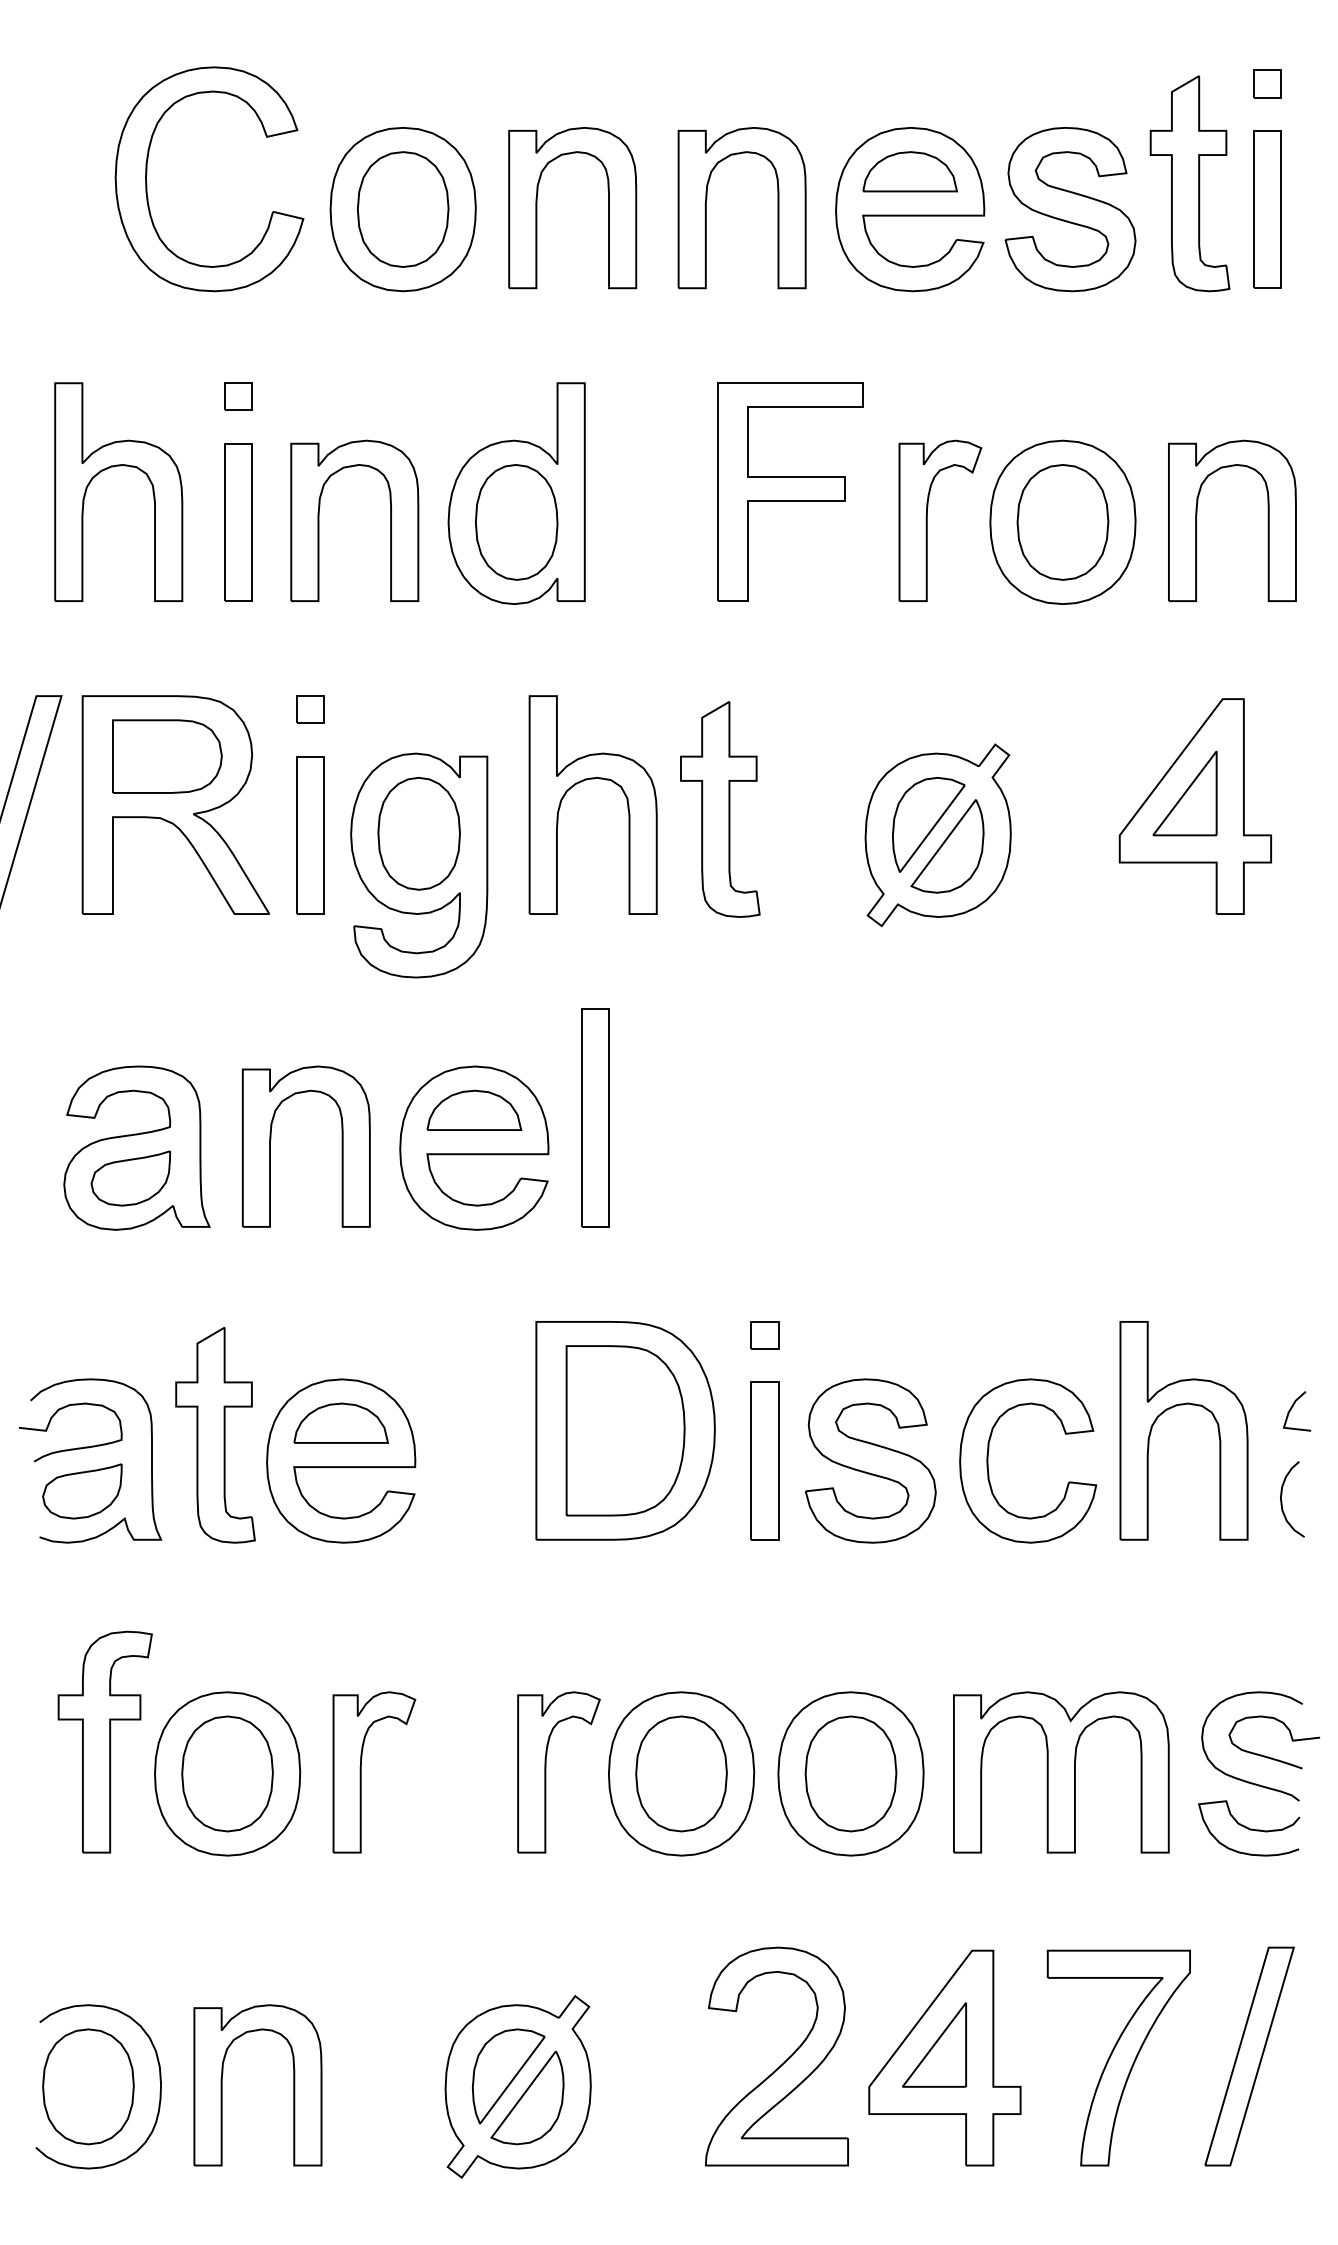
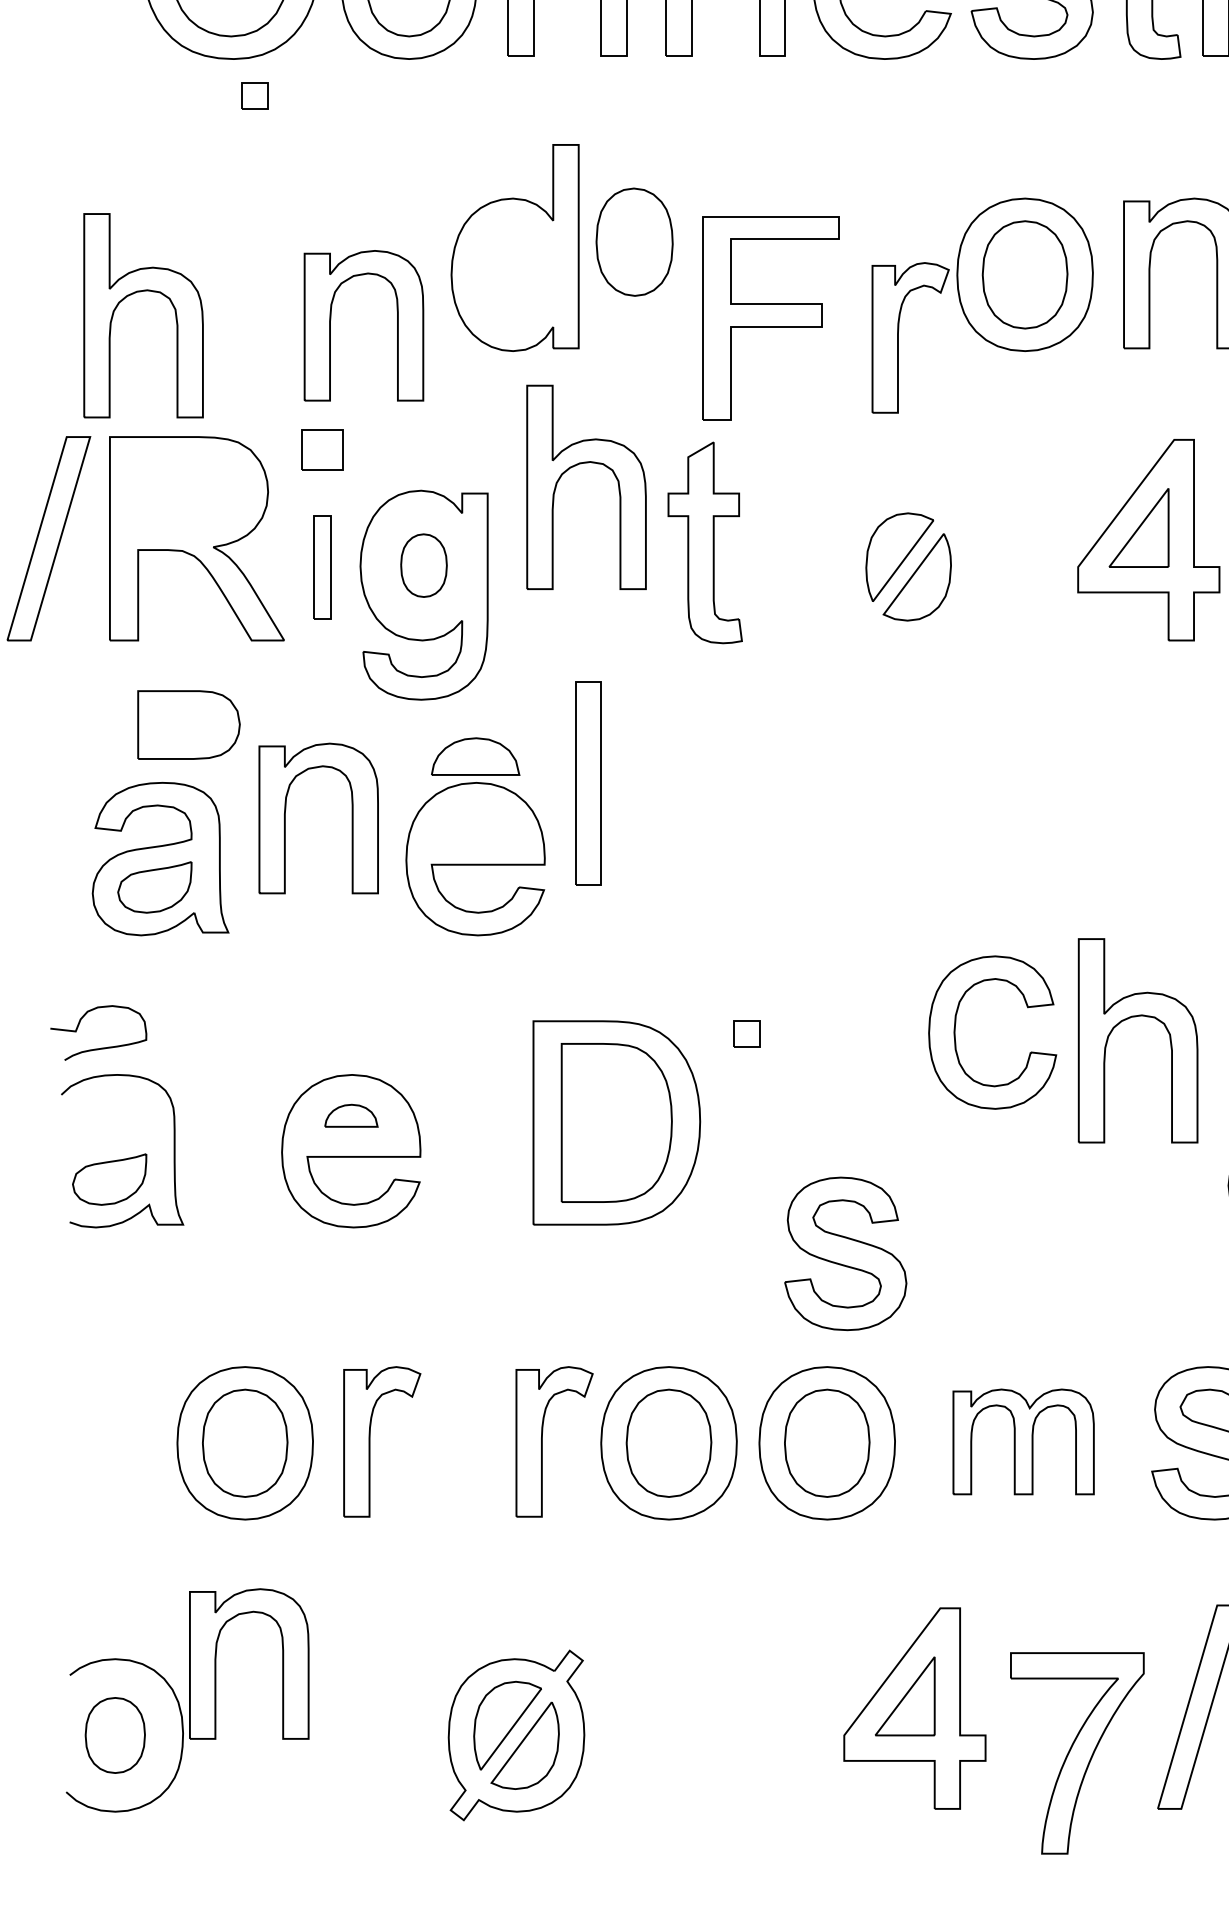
part: (238, 396) -> (255, 95), moved
part: (113, 467) -> (138, 292), moved
part: (790, 491) -> (770, 317), moved
part: (319, 520) -> (331, 325), moved
part: (927, 520) -> (898, 337), moved
part: (238, 522) -> (255, 274), removed
part: (516, 522) -> (634, 242), moved
part: (310, 709) -> (322, 449), size x1.6
part: (167, 756) -> (189, 724), moved
part: (581, 782) -> (575, 466), moved
part: (418, 833) -> (423, 565), size x0.6
part: (310, 835) -> (322, 567), size x0.7
part: (937, 835) -> (907, 567), removed
part: (474, 1109) -> (475, 755), moved
part: (595, 1117) -> (588, 782), moved
part: (271, 1139) -> (286, 811), moved
part: (1172, 1408) -> (1127, 1019), moved
part: (341, 1422) -> (351, 1115), size x0.6
part: (215, 1435) -> (233, 1127), removed
curve: (70, 1448) -> (98, 1047), moved
part: (764, 1460) -> (746, 1150), removed
part: (870, 1460) -> (845, 1253), moved
part: (988, 1460) -> (955, 1032), moved
part: (104, 1741) -> (130, 1413), removed
part: (1061, 1772) -> (1023, 1441), size x0.7
part: (1118, 2057) -> (1076, 1752), moved
part: (783, 2062) -> (764, 1712), removed
part: (222, 2085) -> (216, 1664), moved
part: (88, 2086) -> (115, 1735), size x0.7

